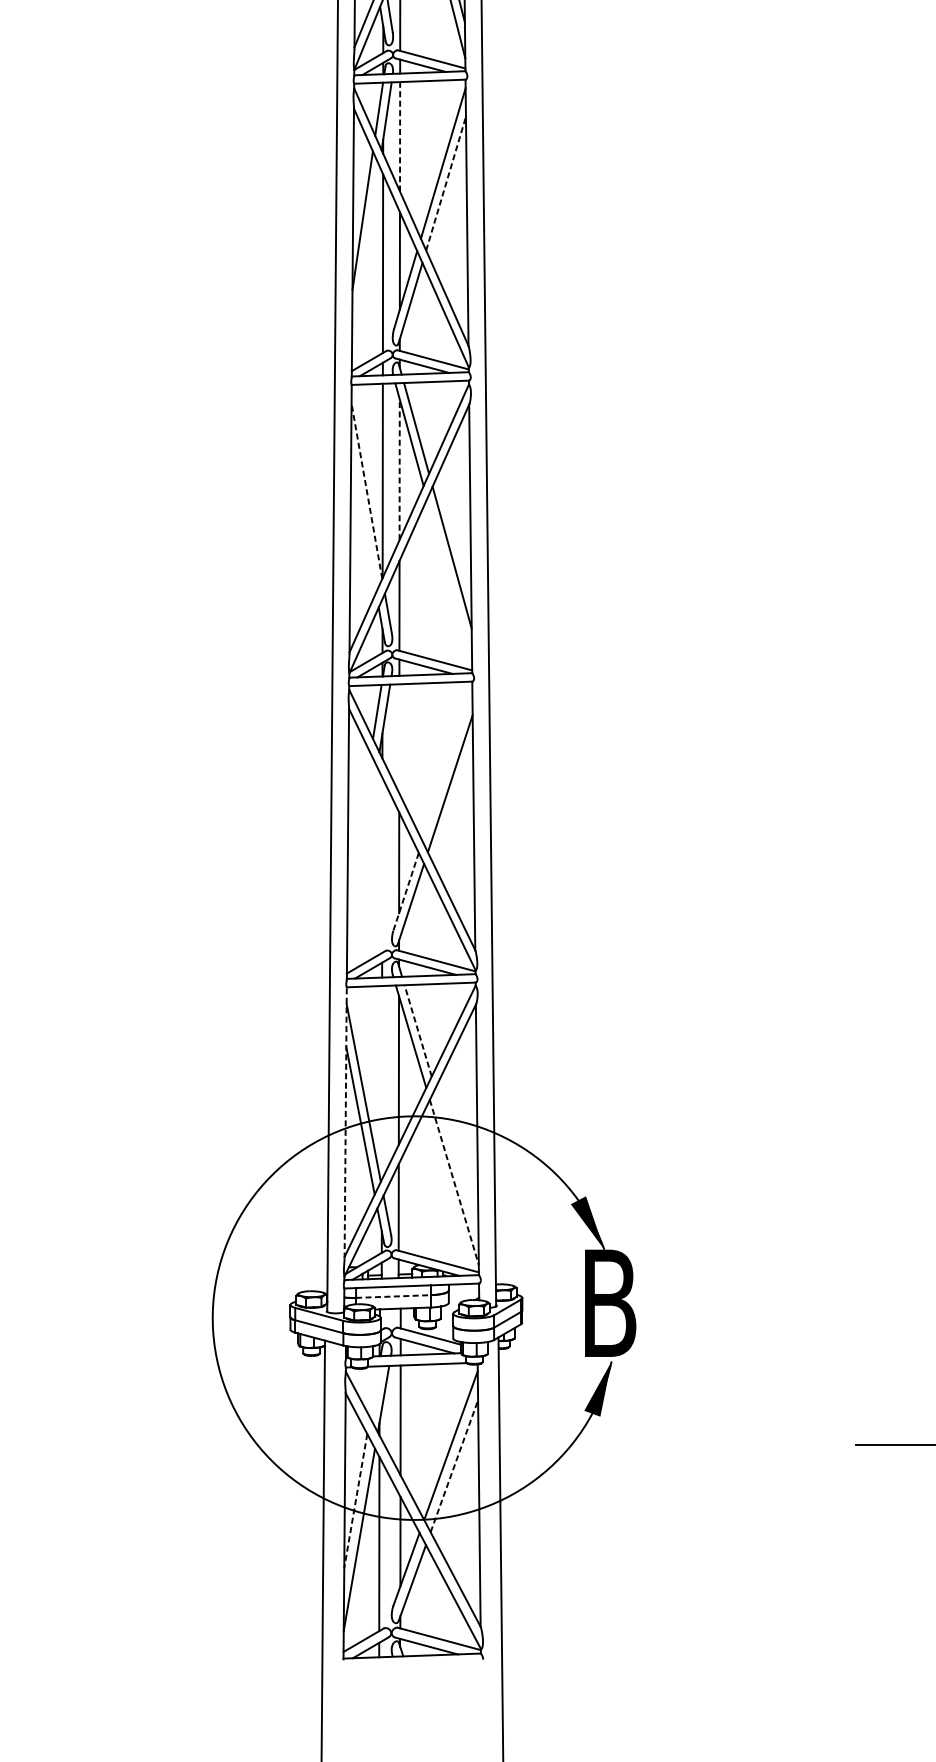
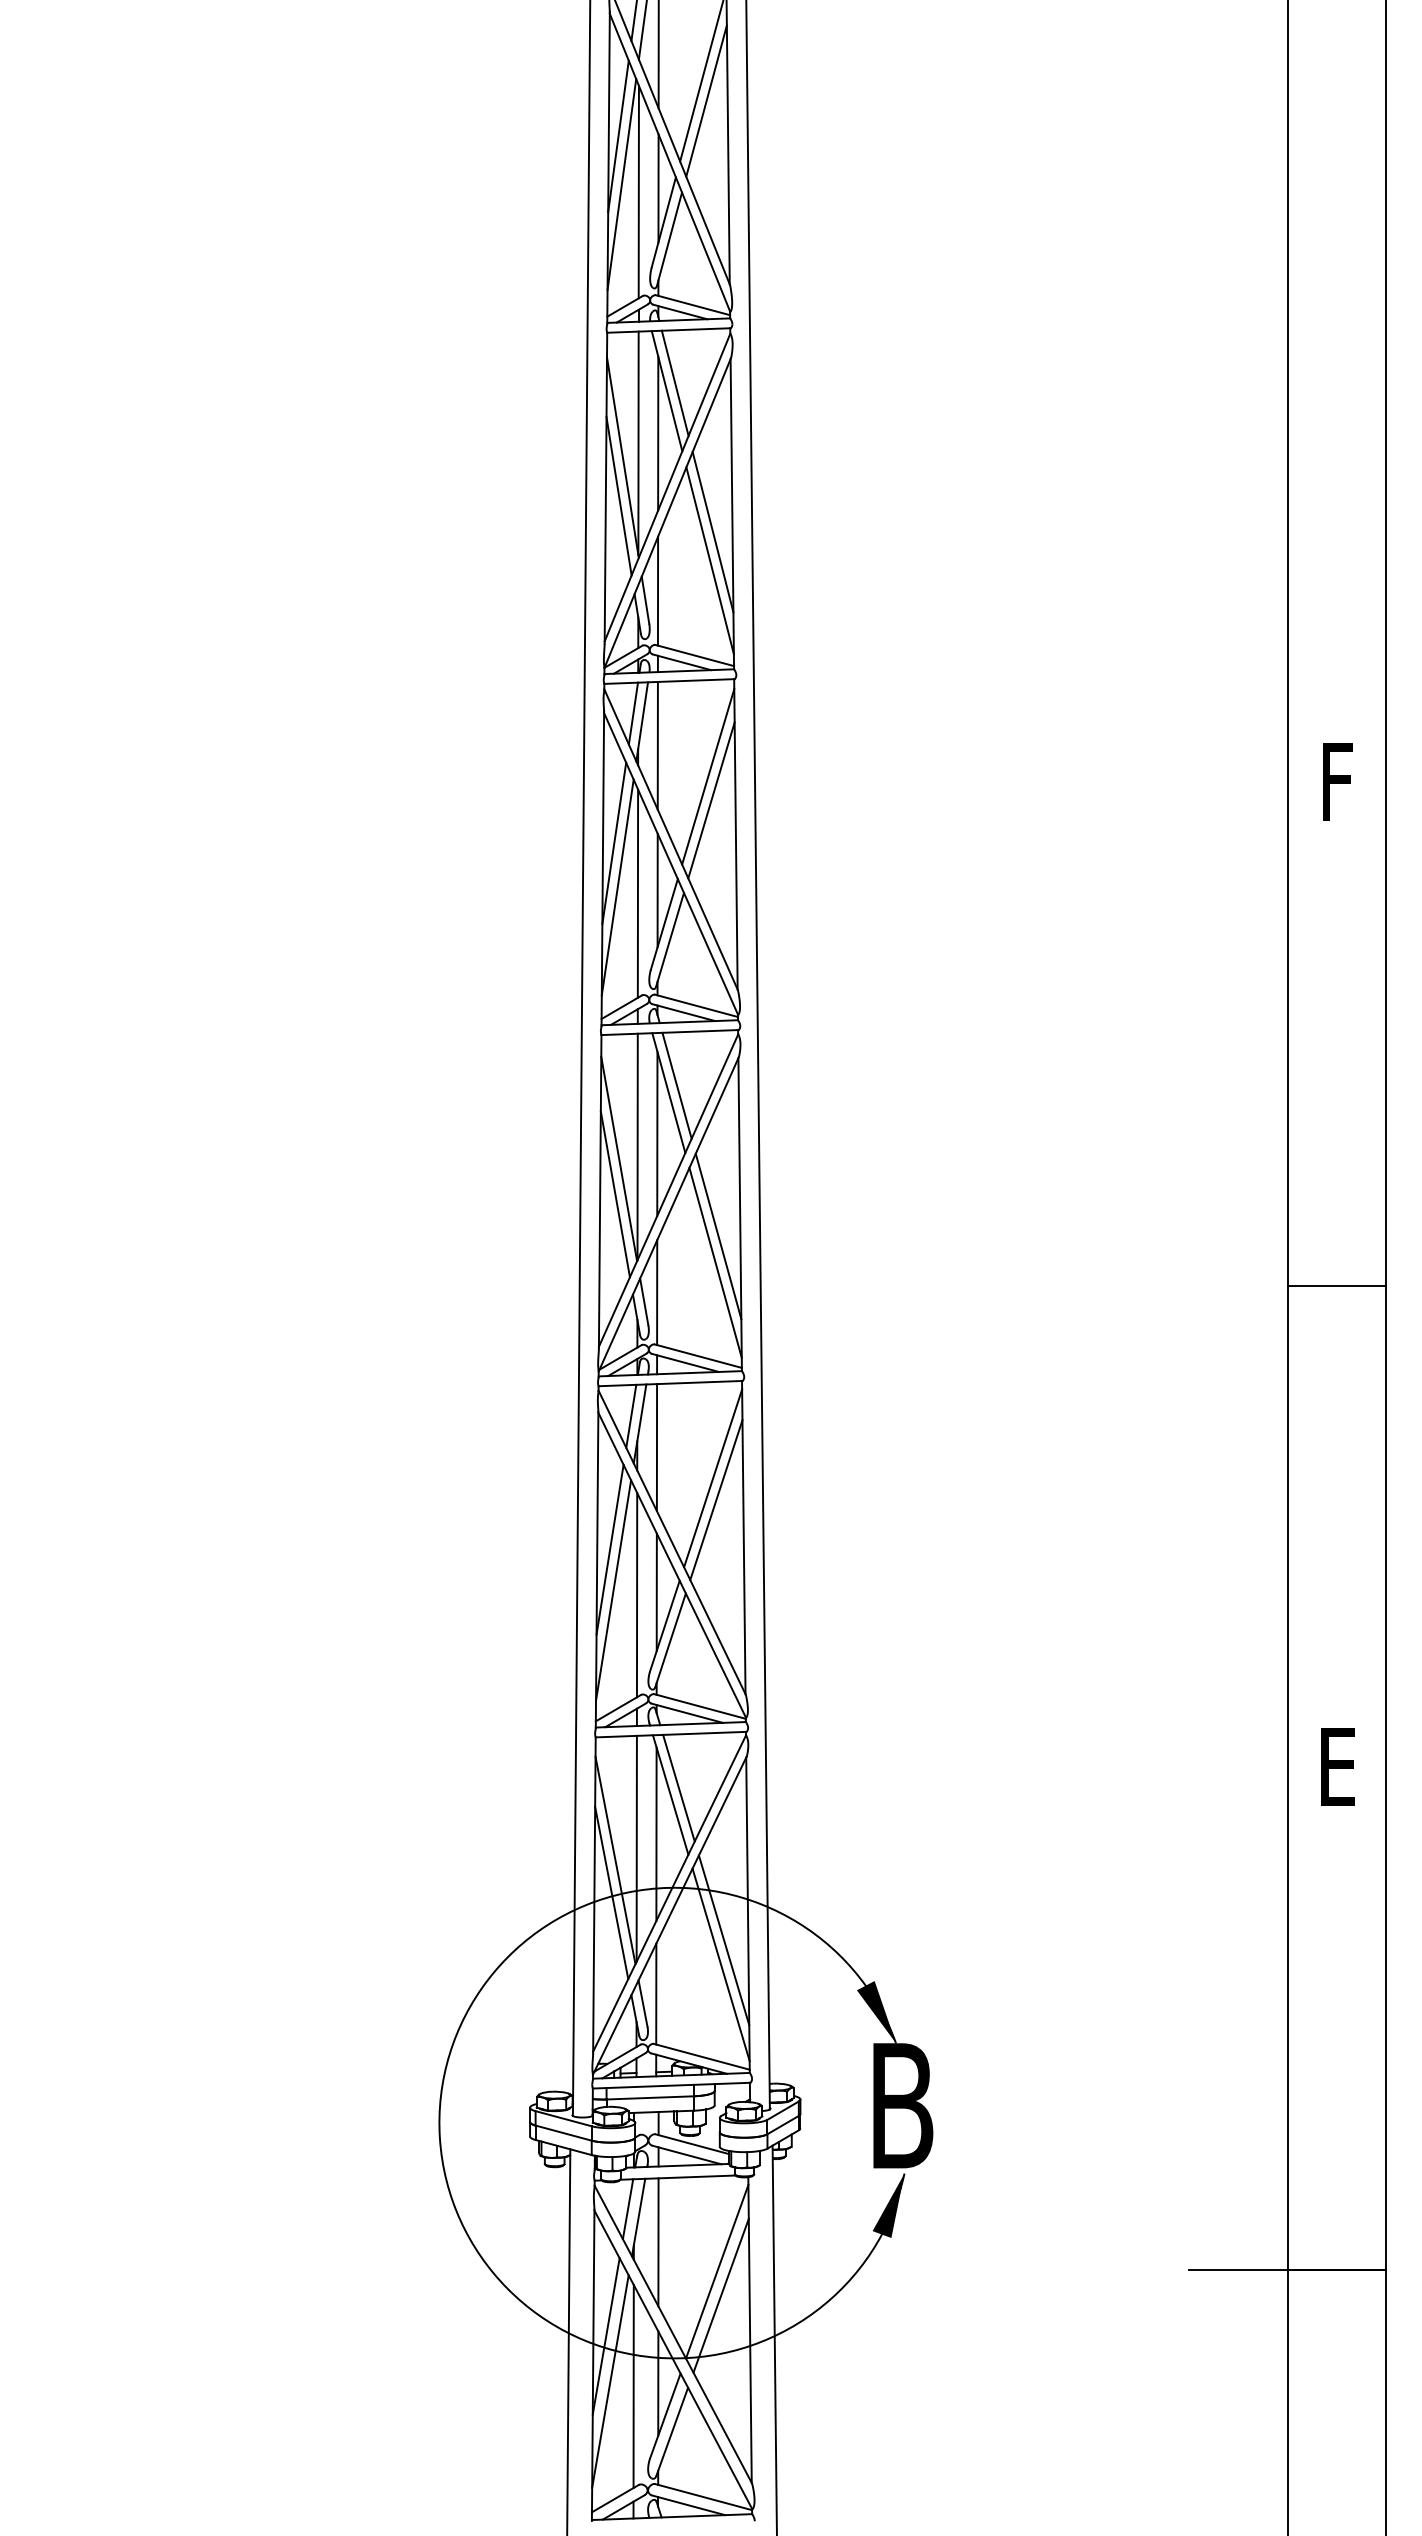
line: (399, 136) -> (657, 745), dashed -> solid
line: (446, 182) -> (711, 799), dashed -> solid
line: (365, 258) -> (617, 887), added
line: (399, 469) -> (657, 1133), dashed -> solid
line: (367, 491) -> (619, 1159), dashed -> solid
line: (362, 521) -> (614, 1194), added
line: (449, 580) -> (715, 1262), added
line: (398, 738) -> (656, 1447), added
line: (447, 765) -> (713, 1478), added
line: (358, 826) -> (609, 1549), added
line: (362, 861) -> (613, 1590), added
line: (381, 865) -> (636, 1595), added
line: (405, 892) -> (664, 1626), dashed -> solid
line: (417, 1031) -> (678, 1788), dashed -> solid
line: (381, 1082) -> (636, 1848), added
line: (345, 1122) -> (594, 1894), dashed -> solid
line: (456, 1161) -> (723, 1940), added
line: (454, 1182) -> (721, 1965), dashed -> solid
line: (393, 1296) -> (650, 2097), dashed -> solid
line: (374, 1392) -> (627, 2209), added
line: (454, 1466) -> (721, 2295), dashed -> solid
line: (356, 1501) -> (606, 2336), dashed -> solid

